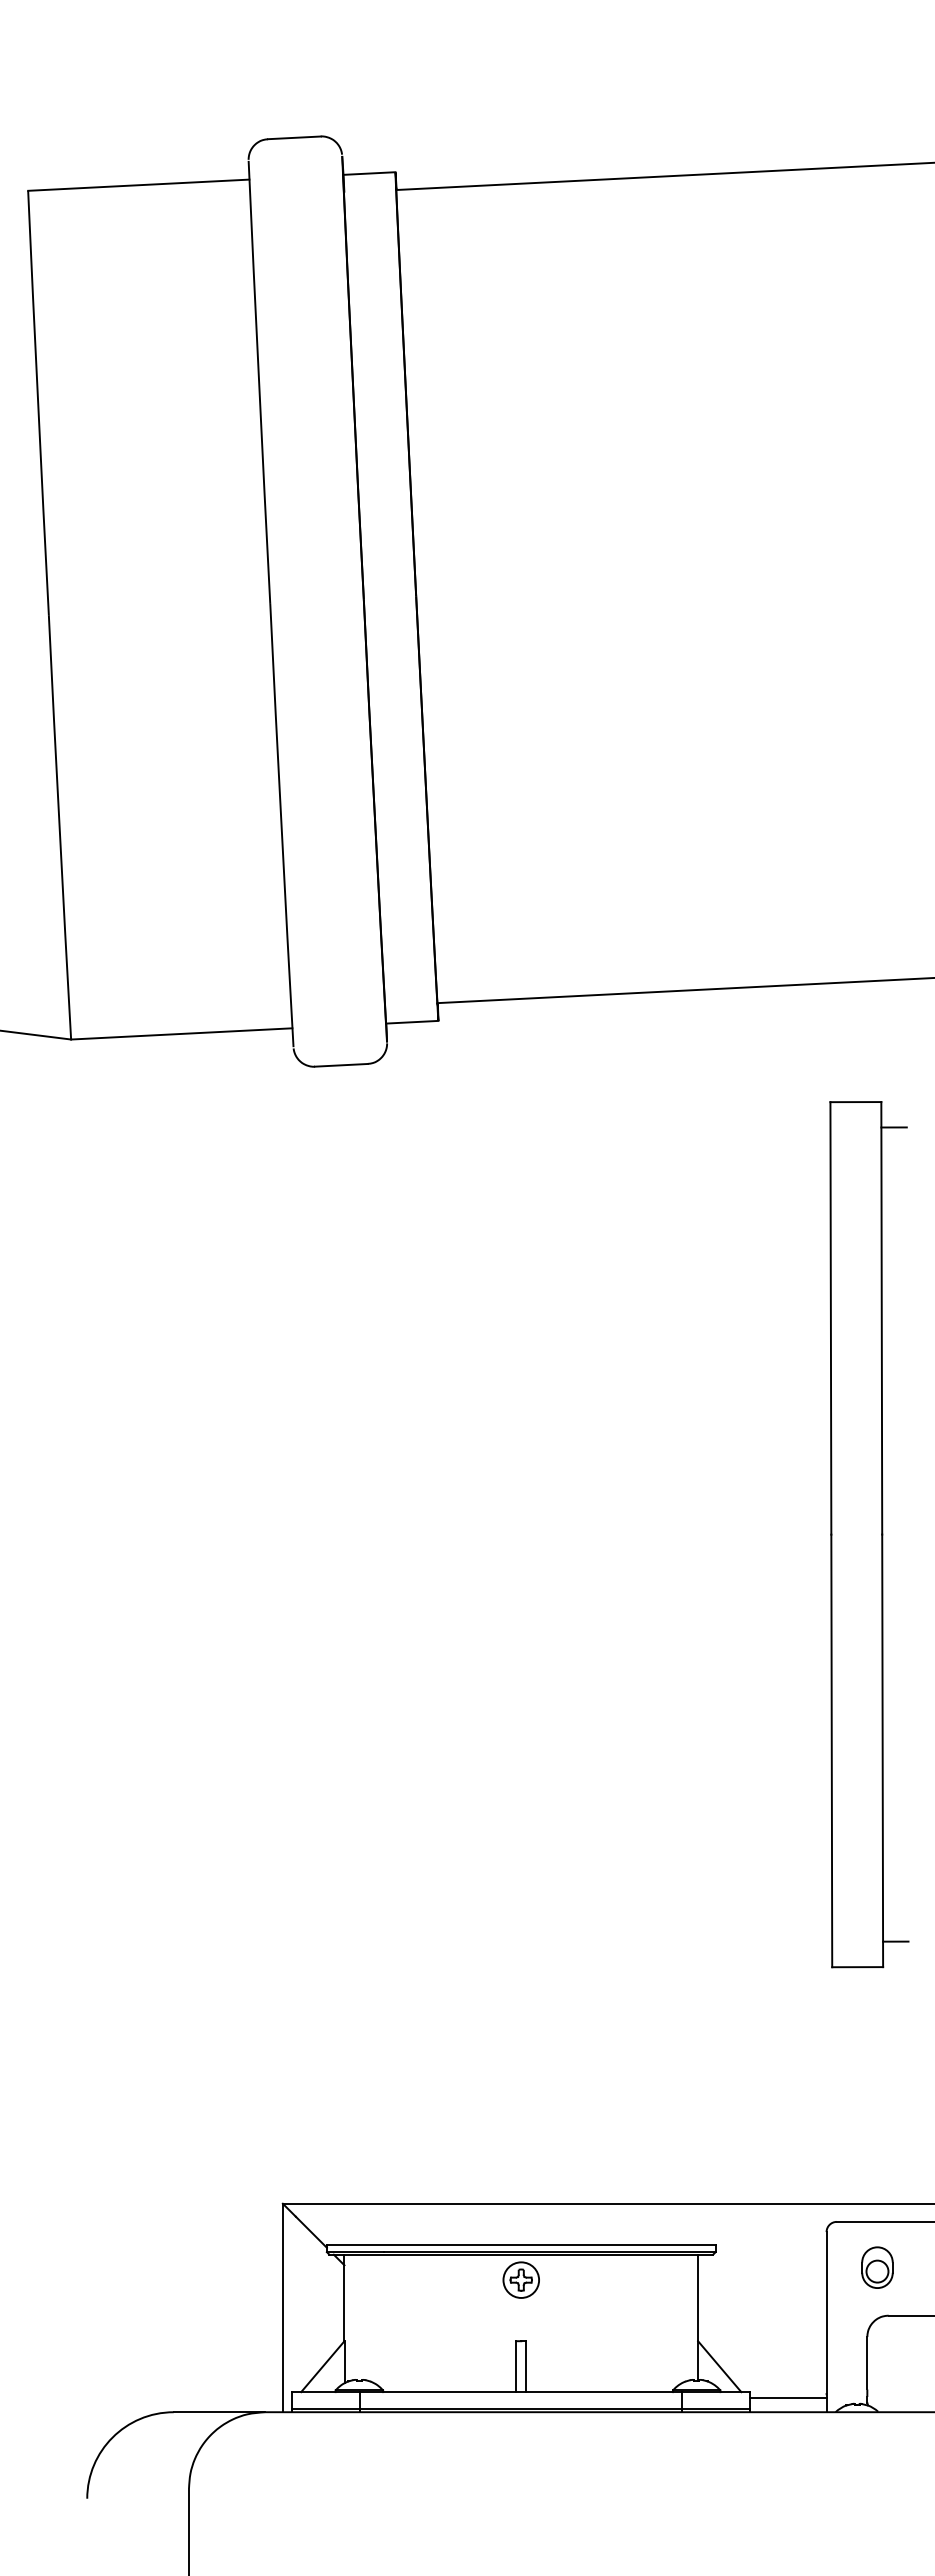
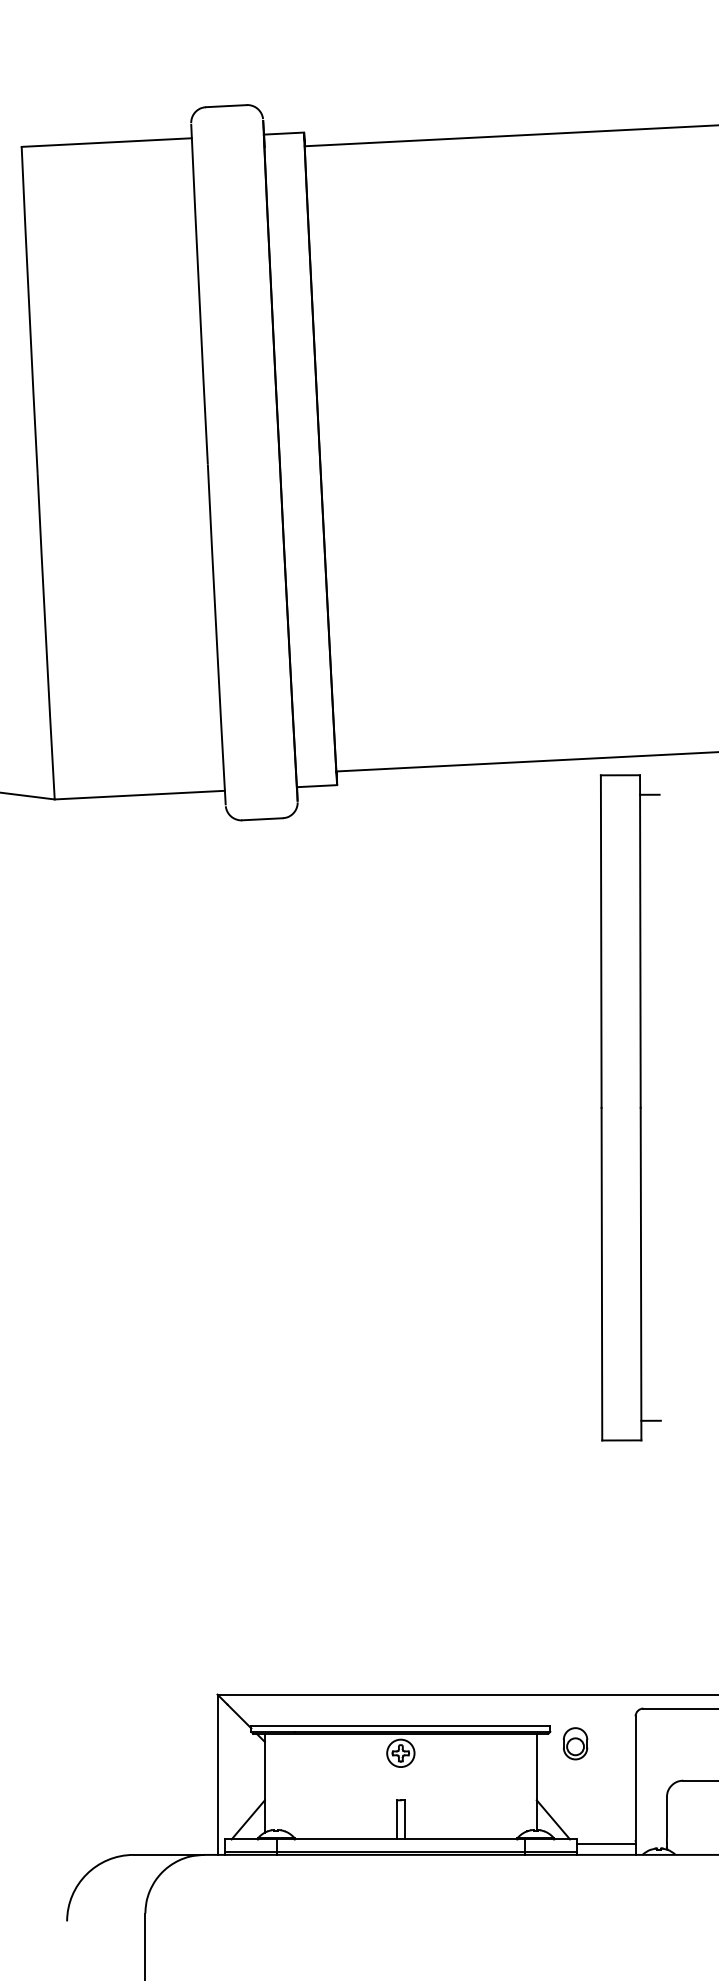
part: (869, 1534) -> (630, 1107), moved
part: (877, 2267) -> (575, 1743), moved

